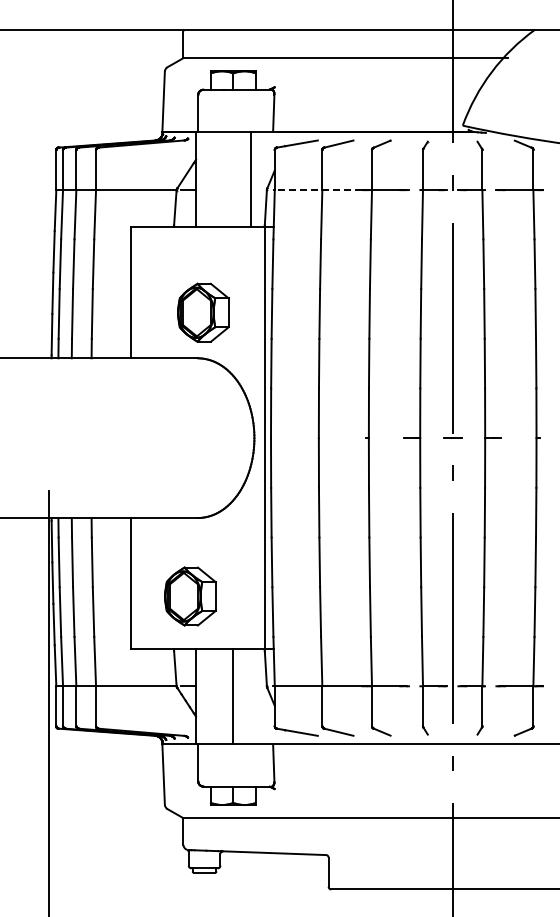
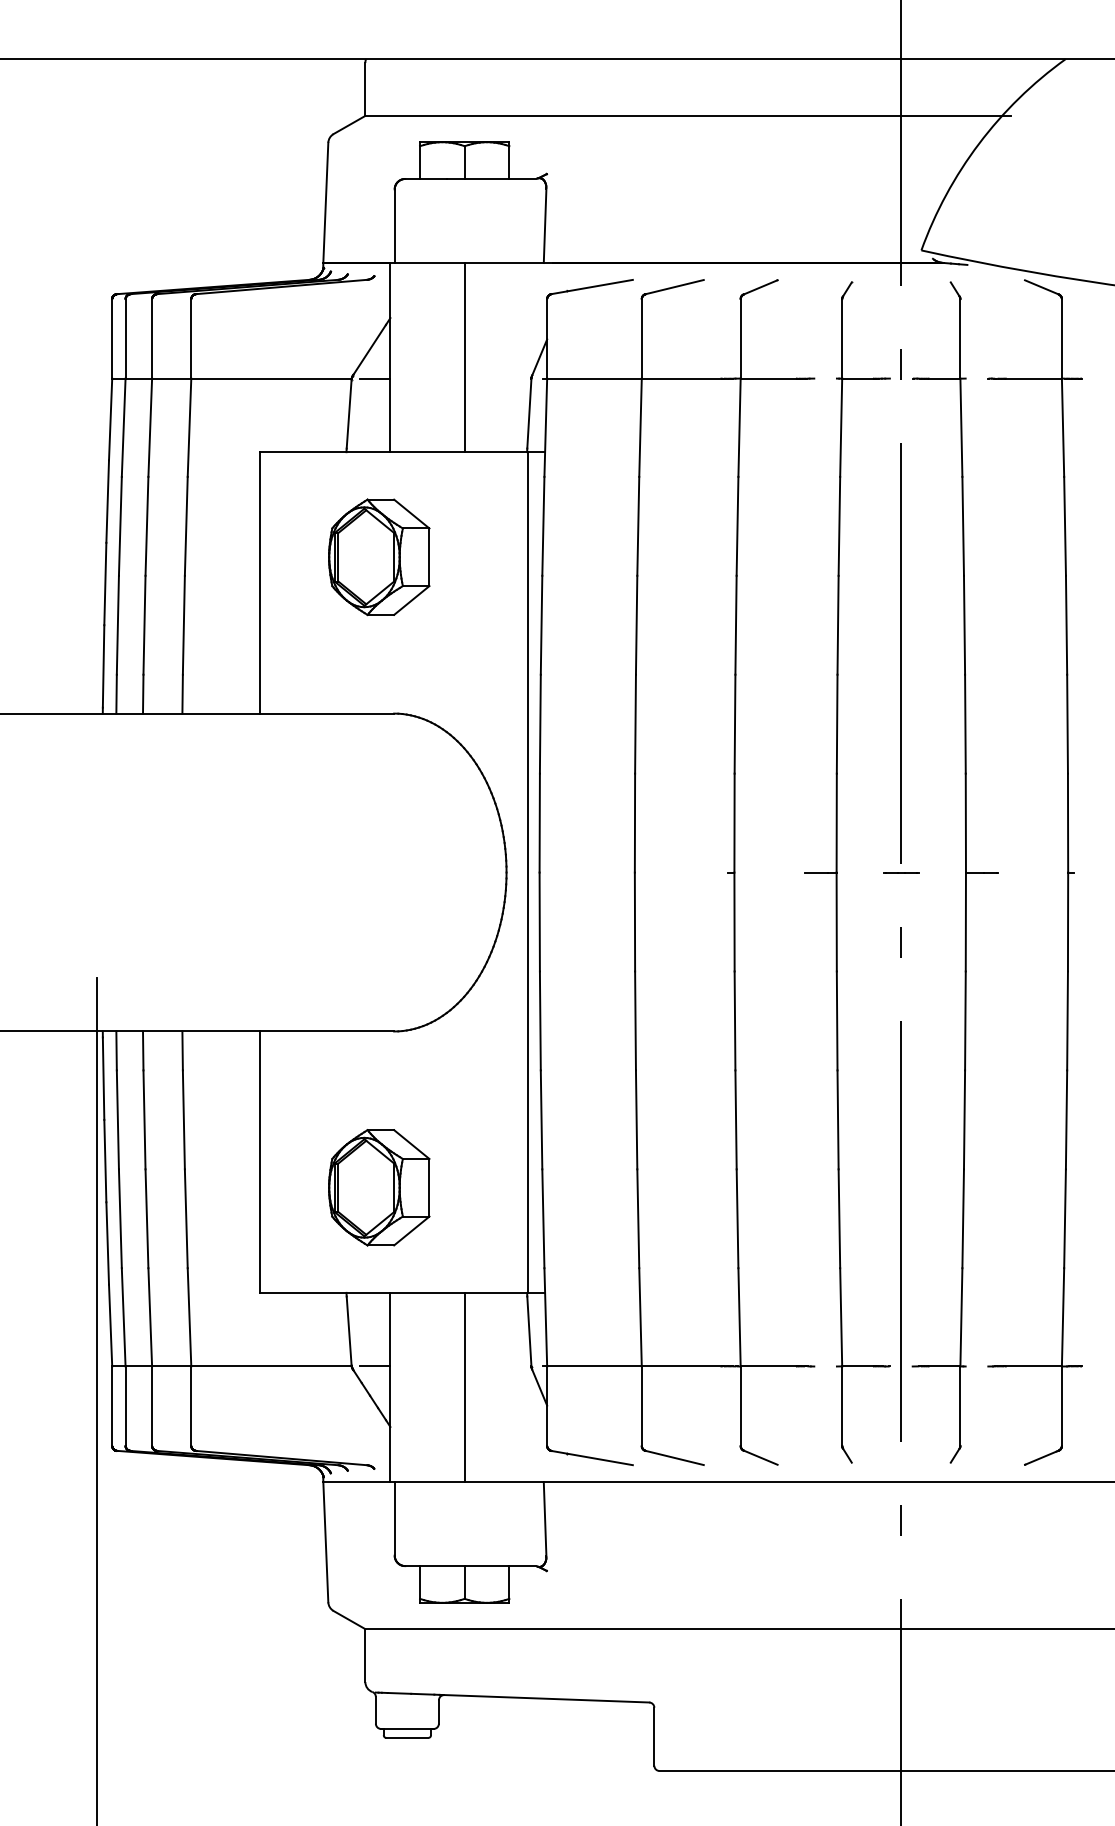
line: (251, 179) -> (464, 357), moved
line: (317, 190) -> (632, 379), dashed -> solid
part: (203, 312) -> (379, 556), moved

